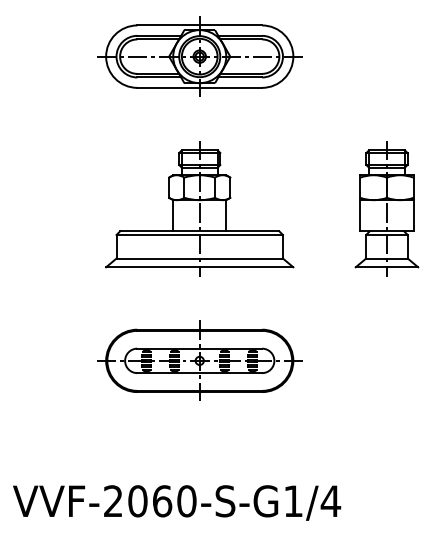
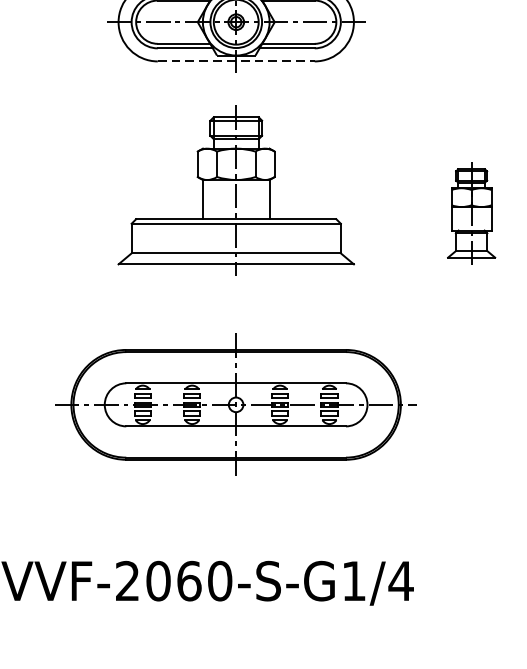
line: (200, 87) -> (237, 60), solid -> dashed
part: (199, 208) -> (235, 190), moved
part: (386, 208) -> (471, 213), size x0.6
part: (199, 360) -> (235, 404), size x1.4

